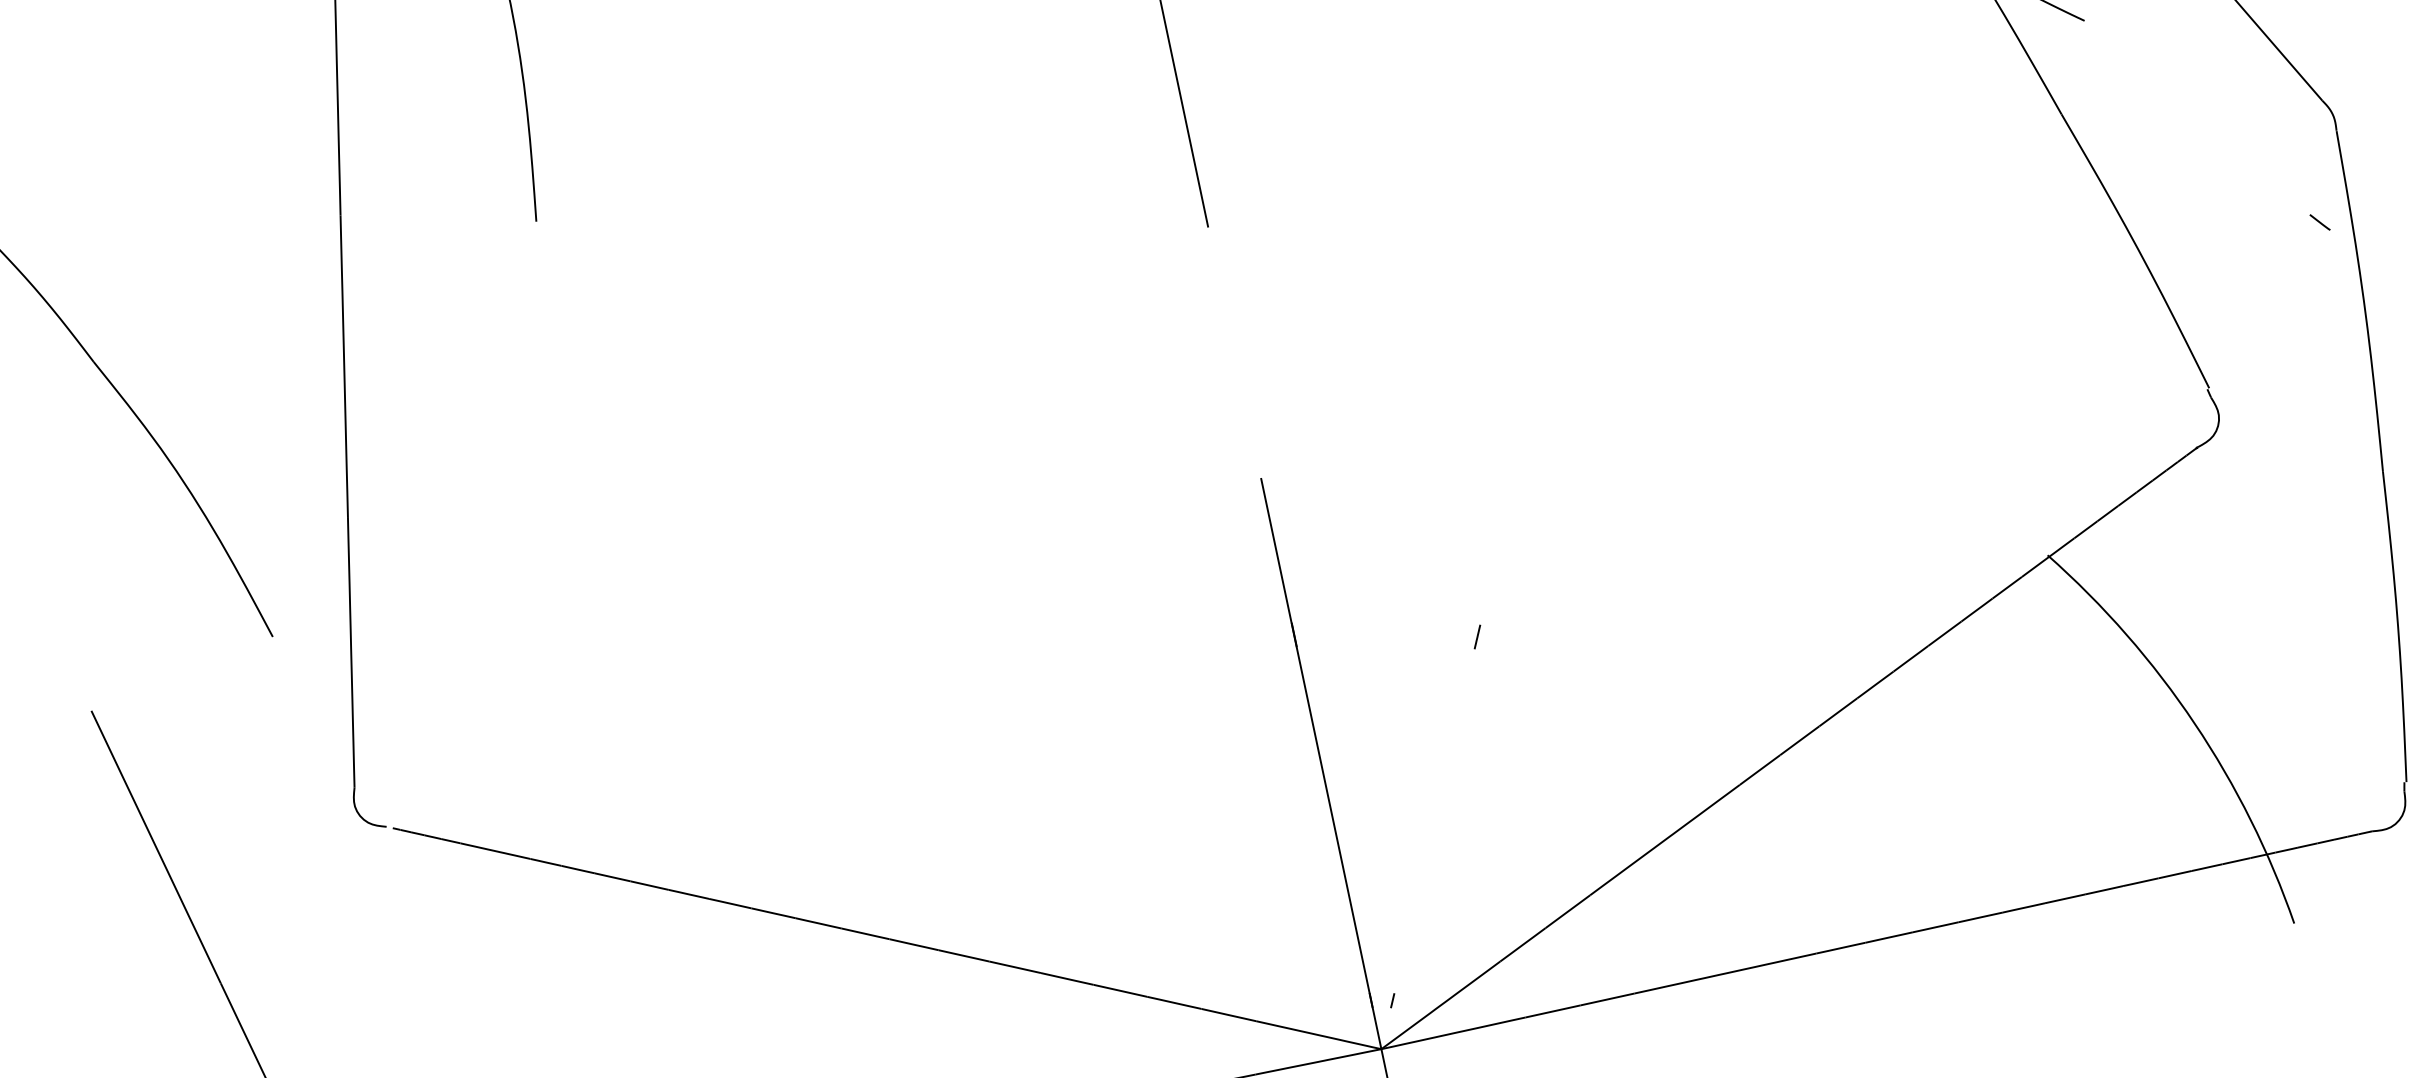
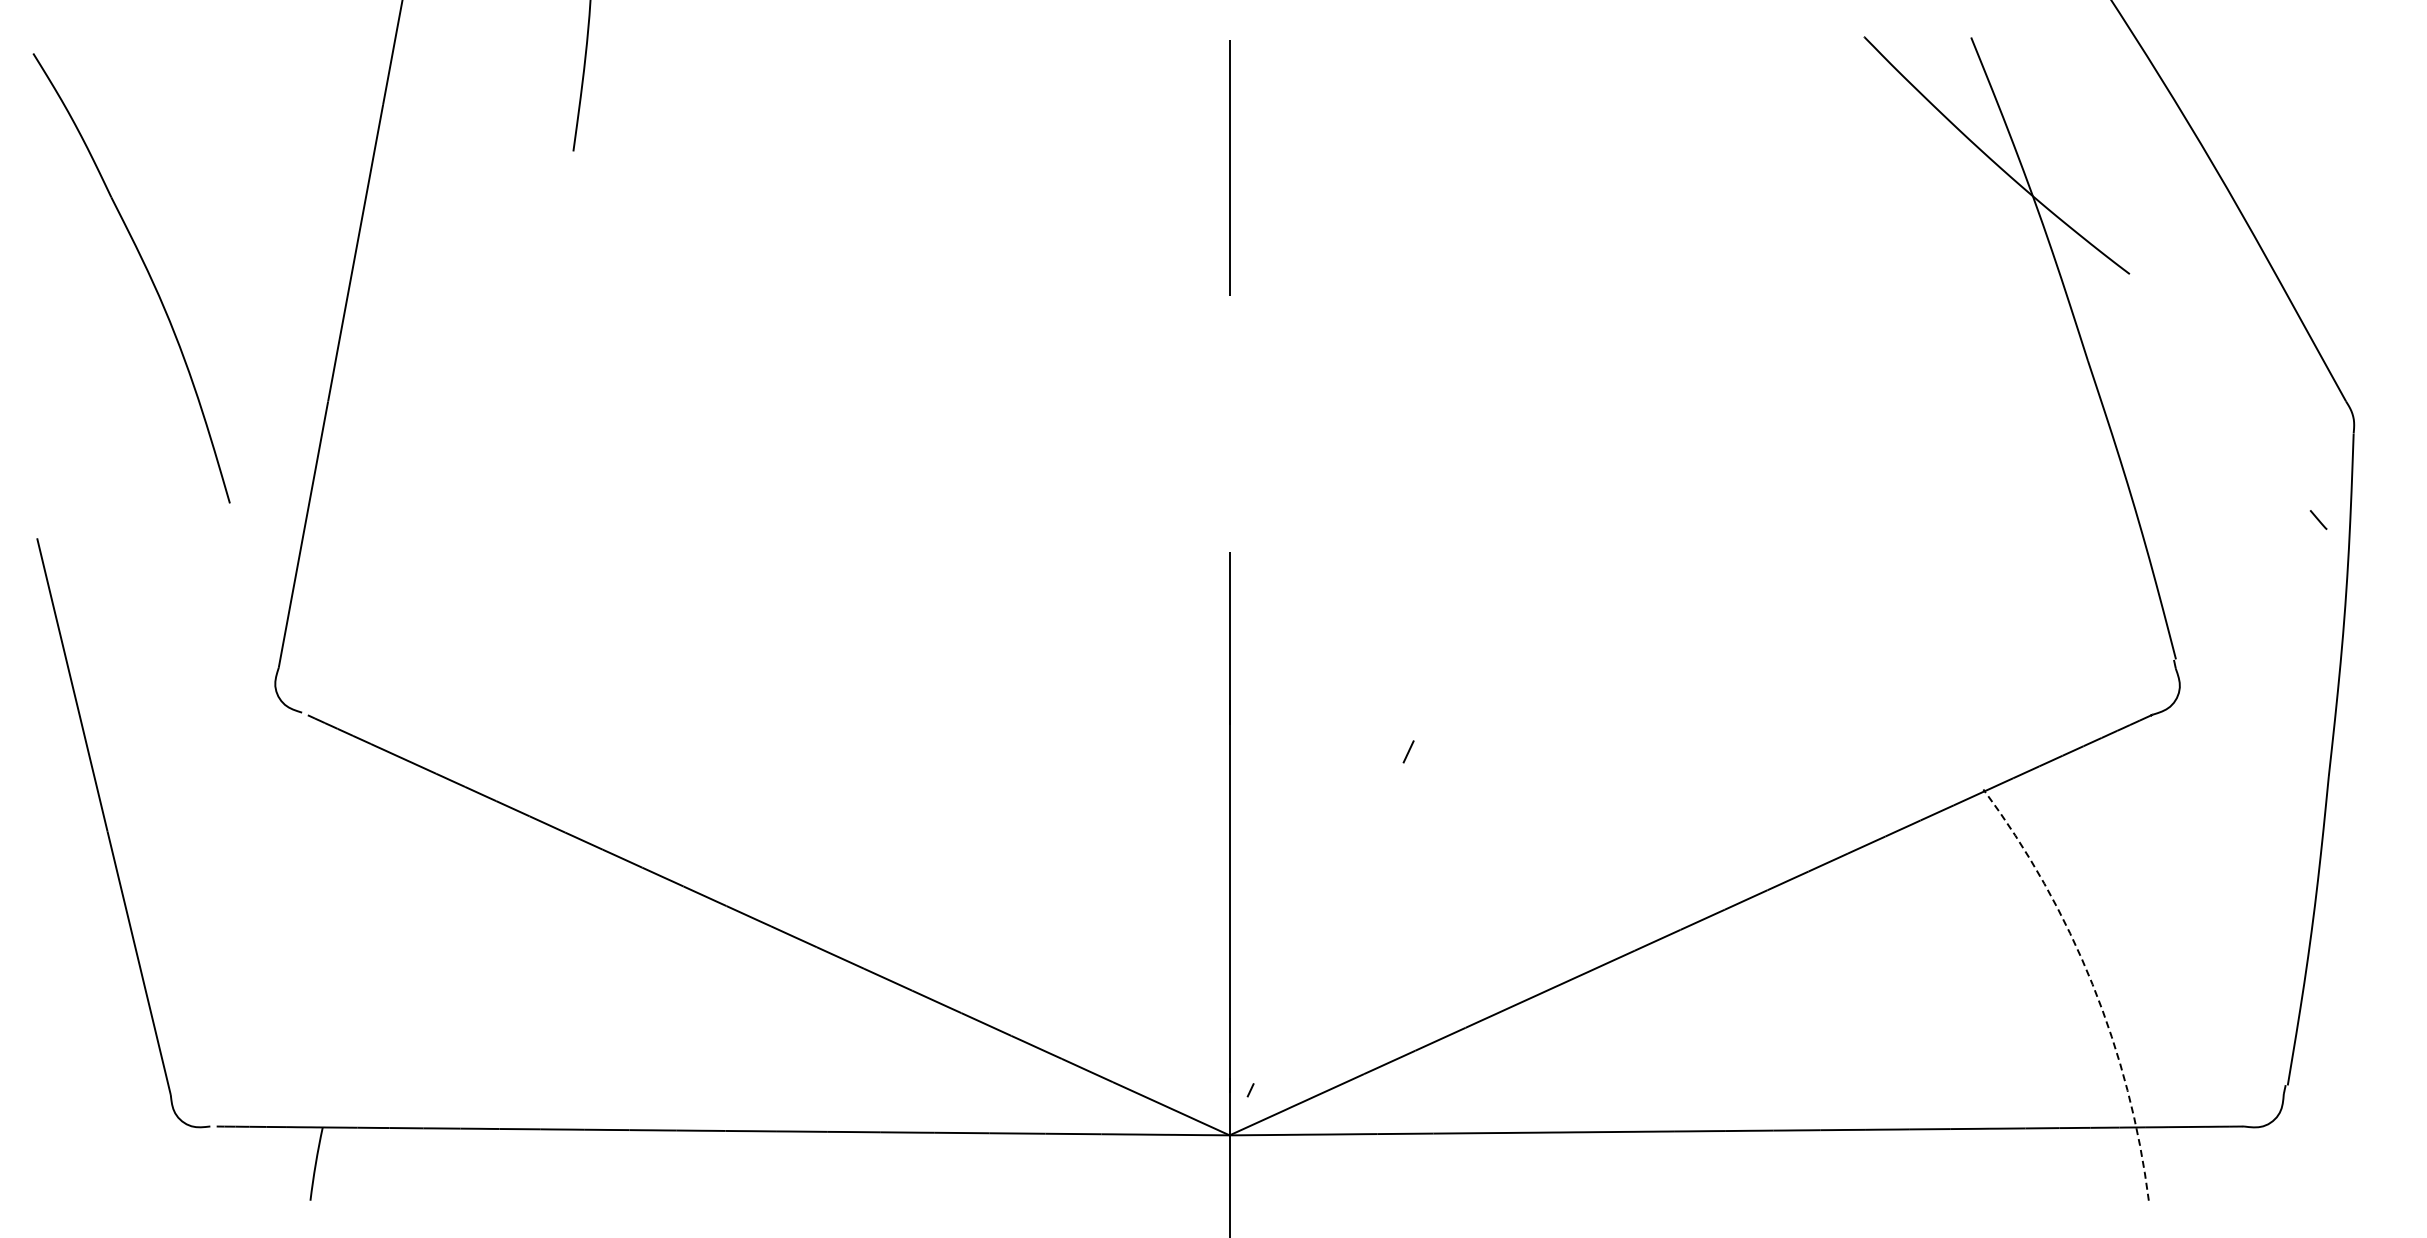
arc: (2194, 723) -> (2092, 984), solid -> dashed

